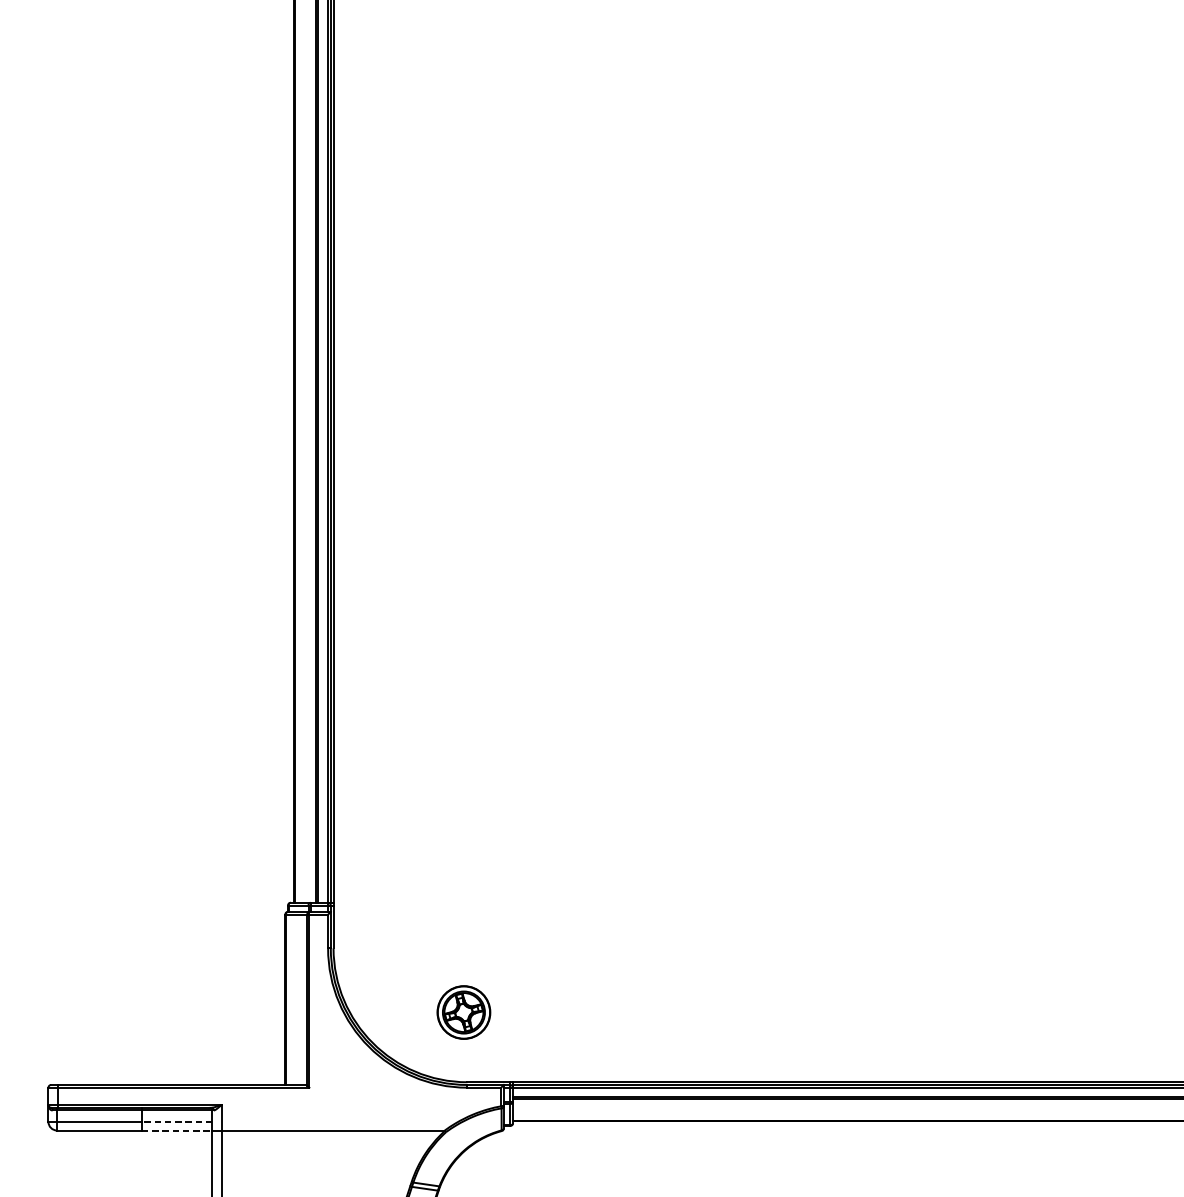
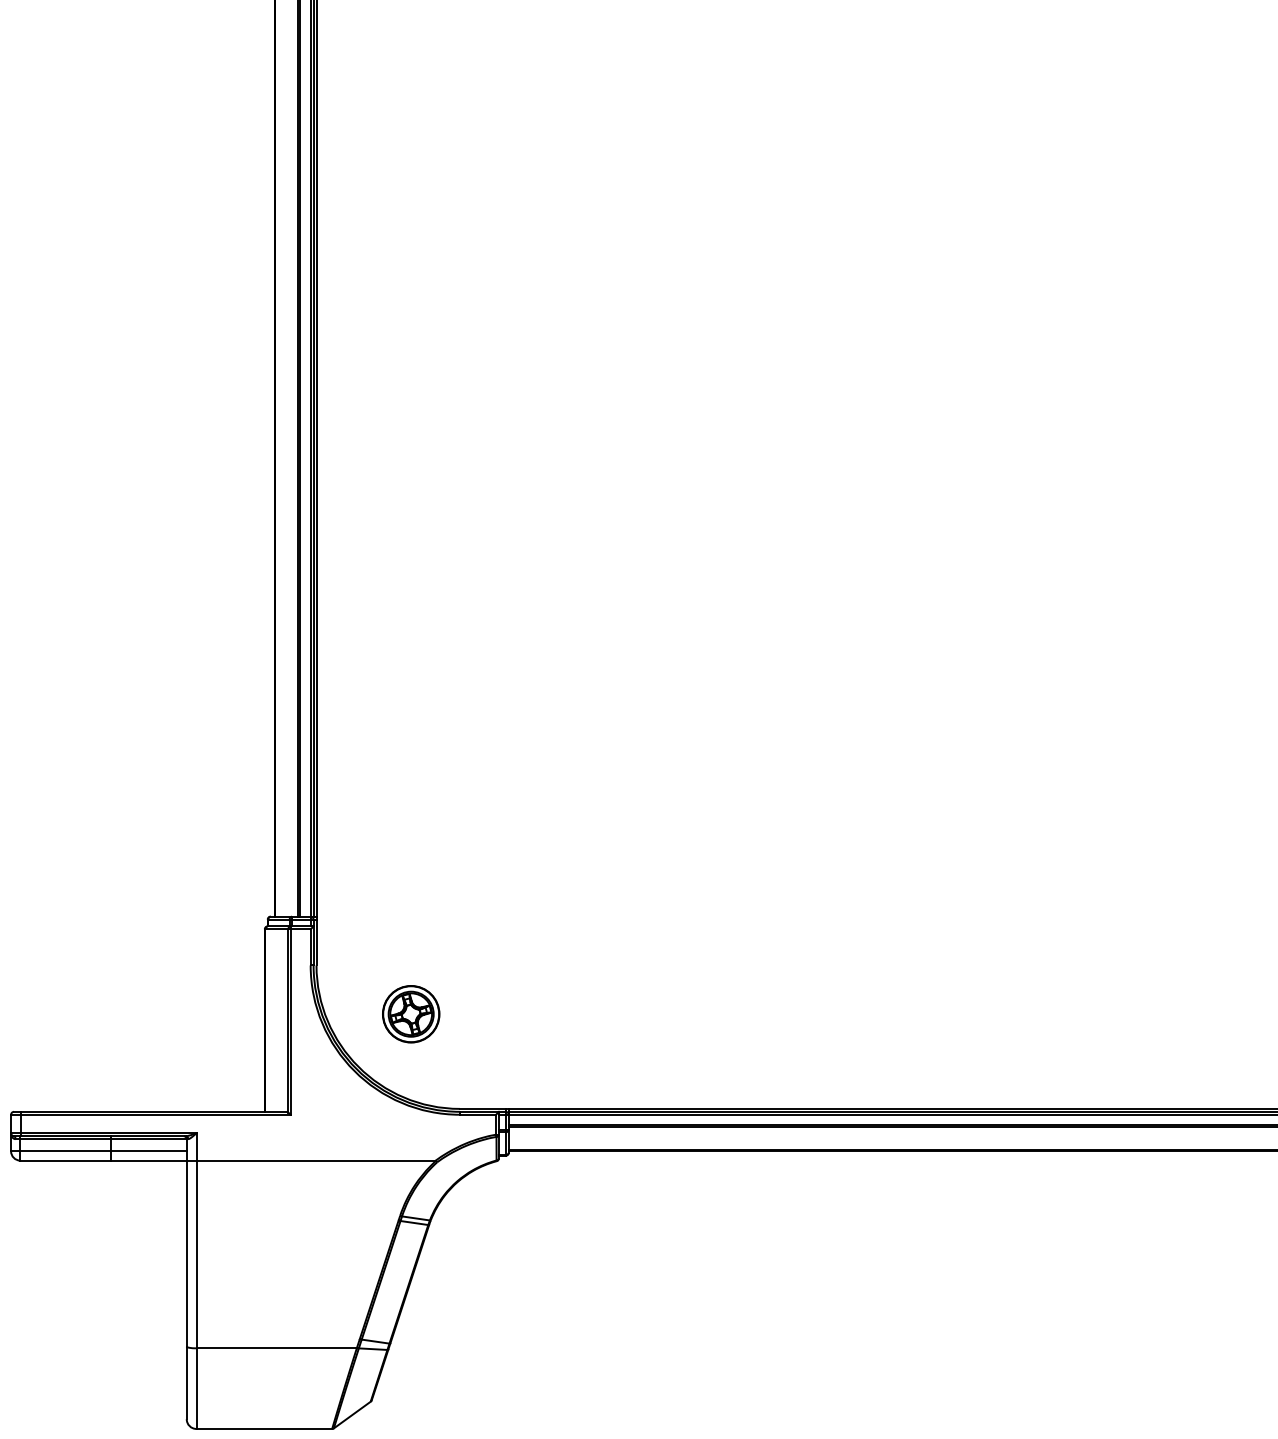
part: (464, 1012) -> (411, 1014), moved
line: (176, 1122) -> (148, 1151), dashed -> solid
line: (176, 1130) -> (148, 1160), dashed -> solid

